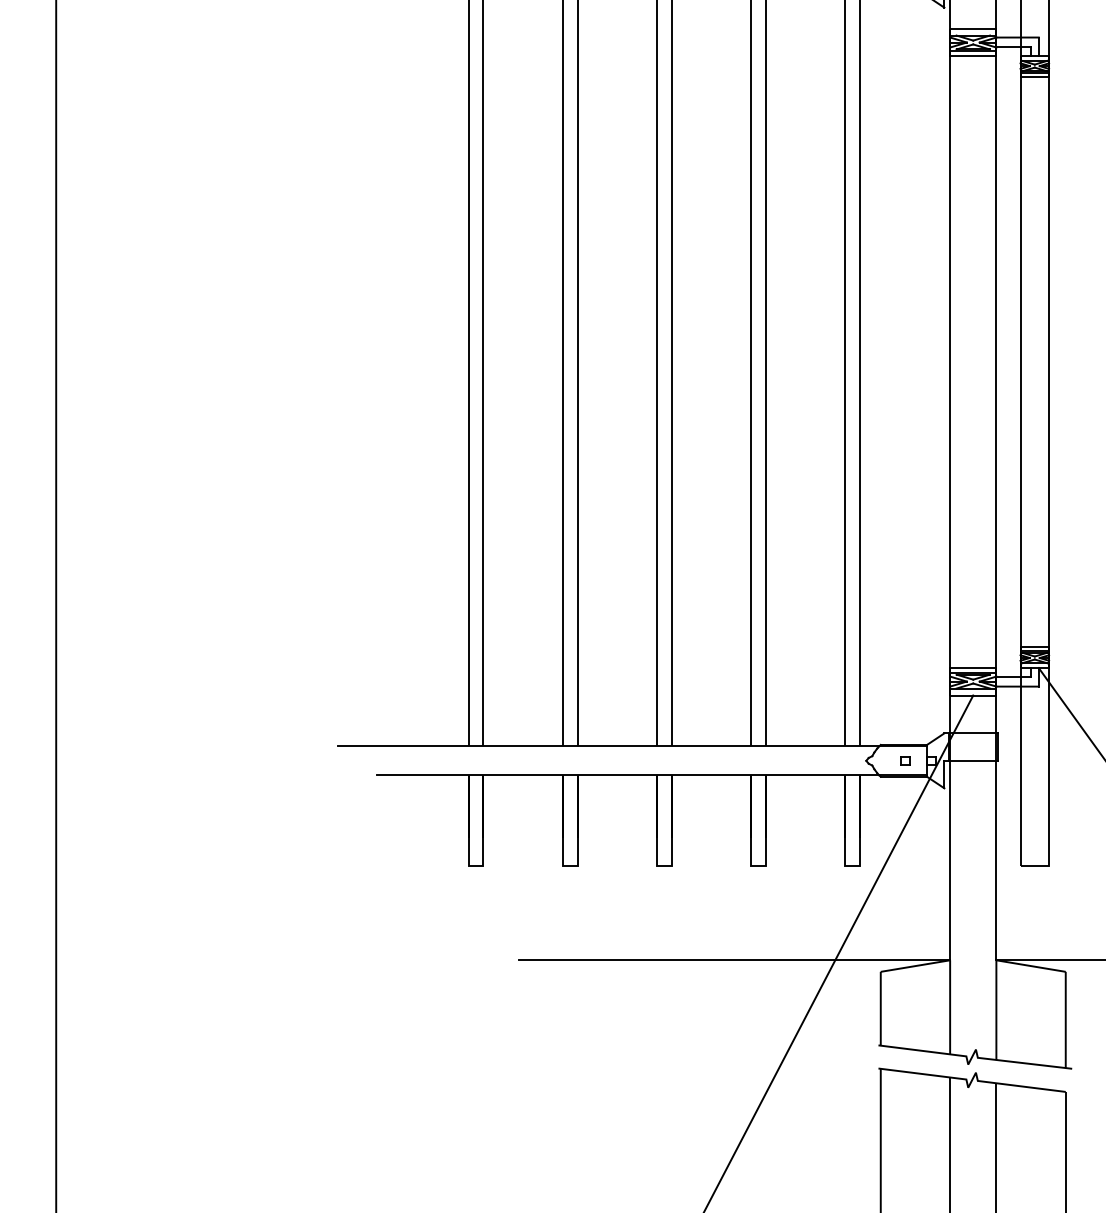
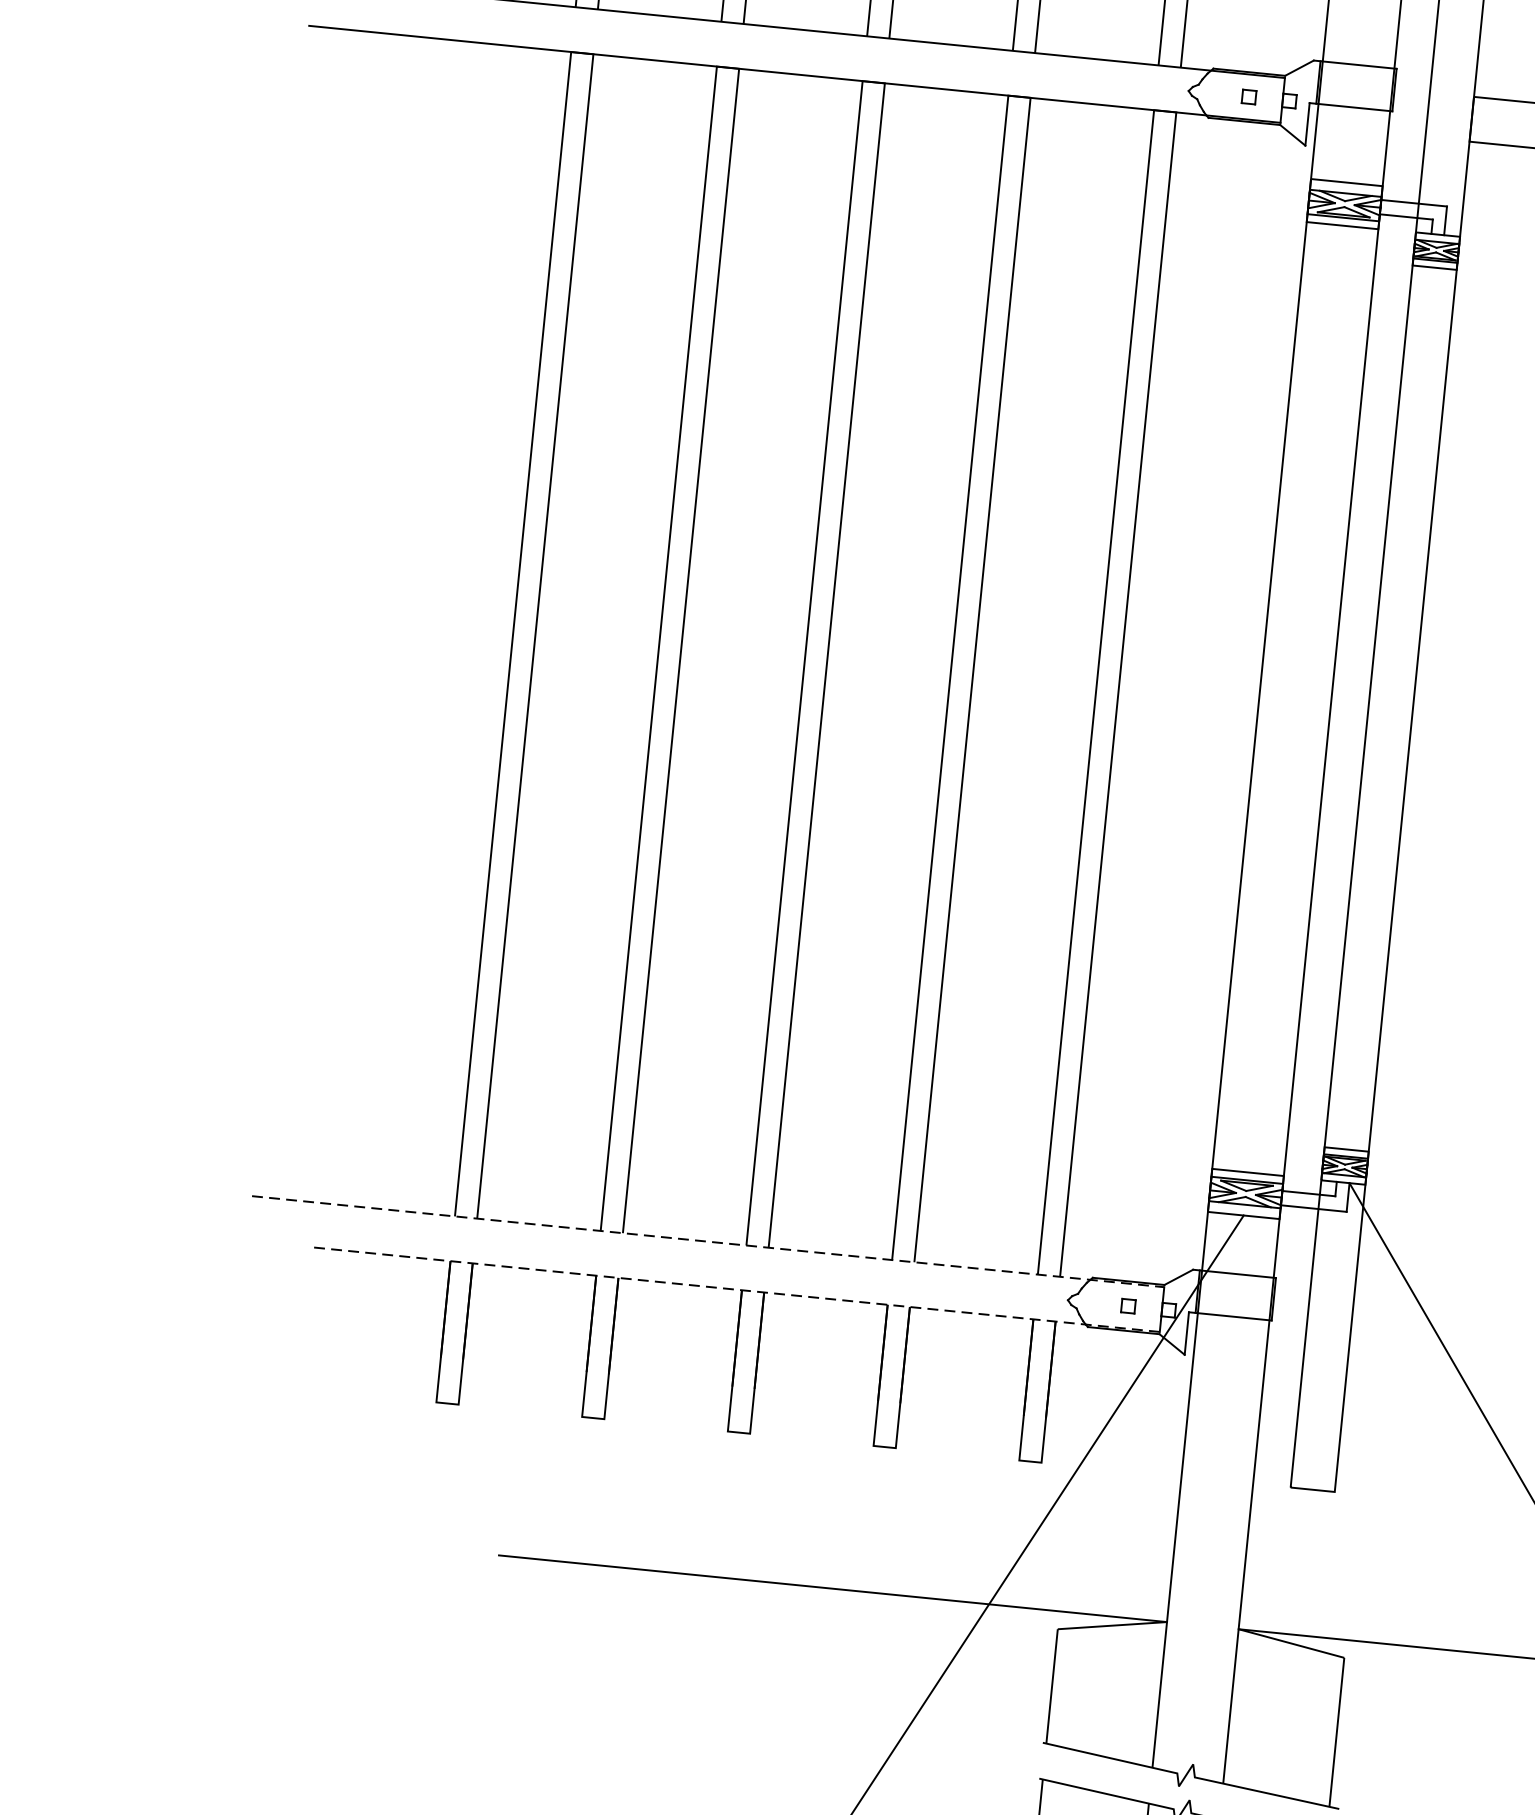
line: (633, 746) -> (709, 1241), solid -> dashed
line: (652, 775) -> (734, 1289), solid -> dashed

